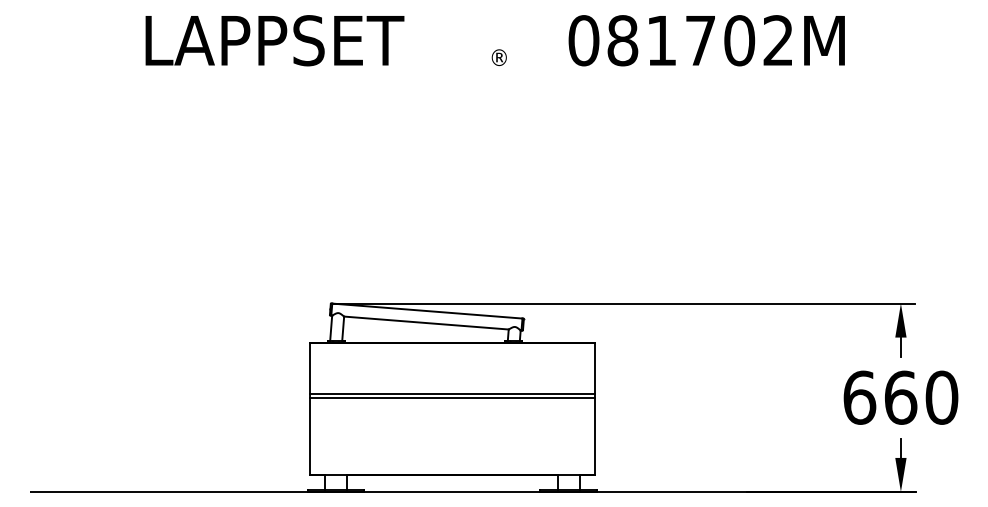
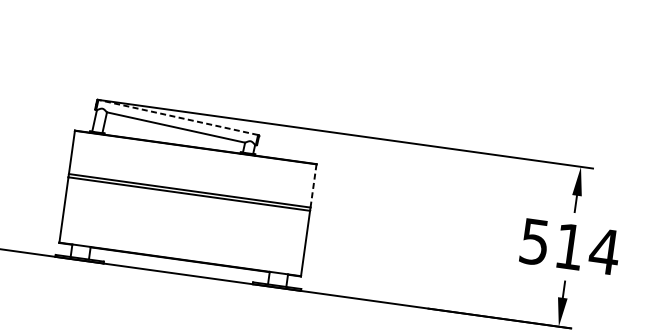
line: (426, 311) -> (177, 117), solid -> dashed
line: (594, 368) -> (313, 185), solid -> dashed
text: (900, 397) -> (569, 246), 660 -> 514

